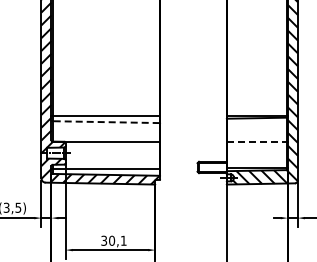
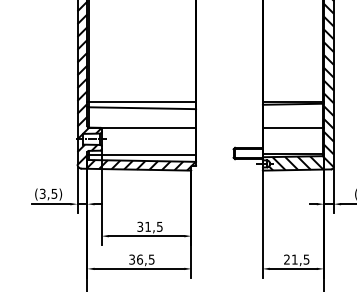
line: (105, 122) -> (141, 108), dashed -> solid
line: (256, 141) -> (292, 127), dashed -> solid
text: (117, 240) -> (153, 226), 30,1 -> 31,5

